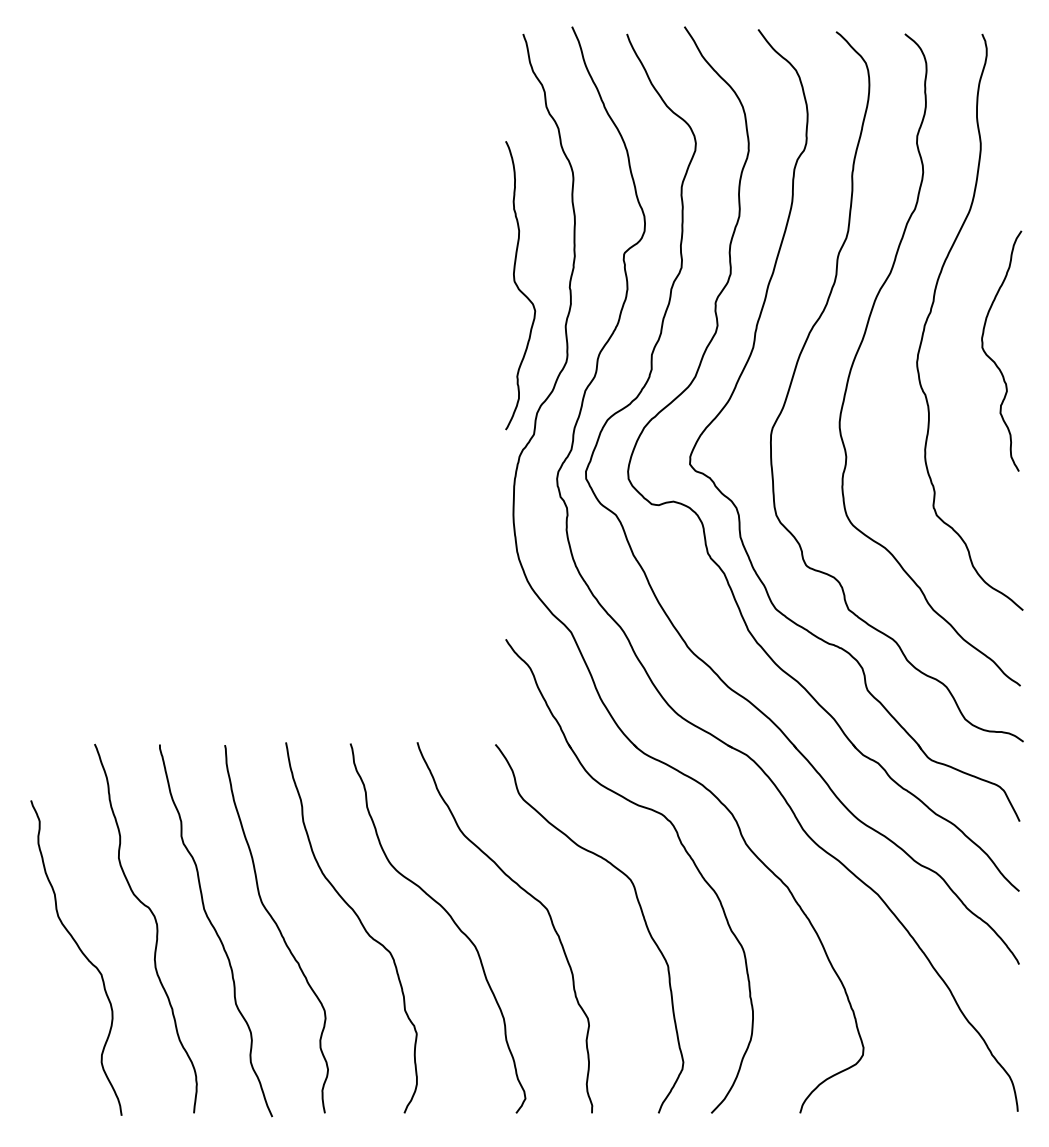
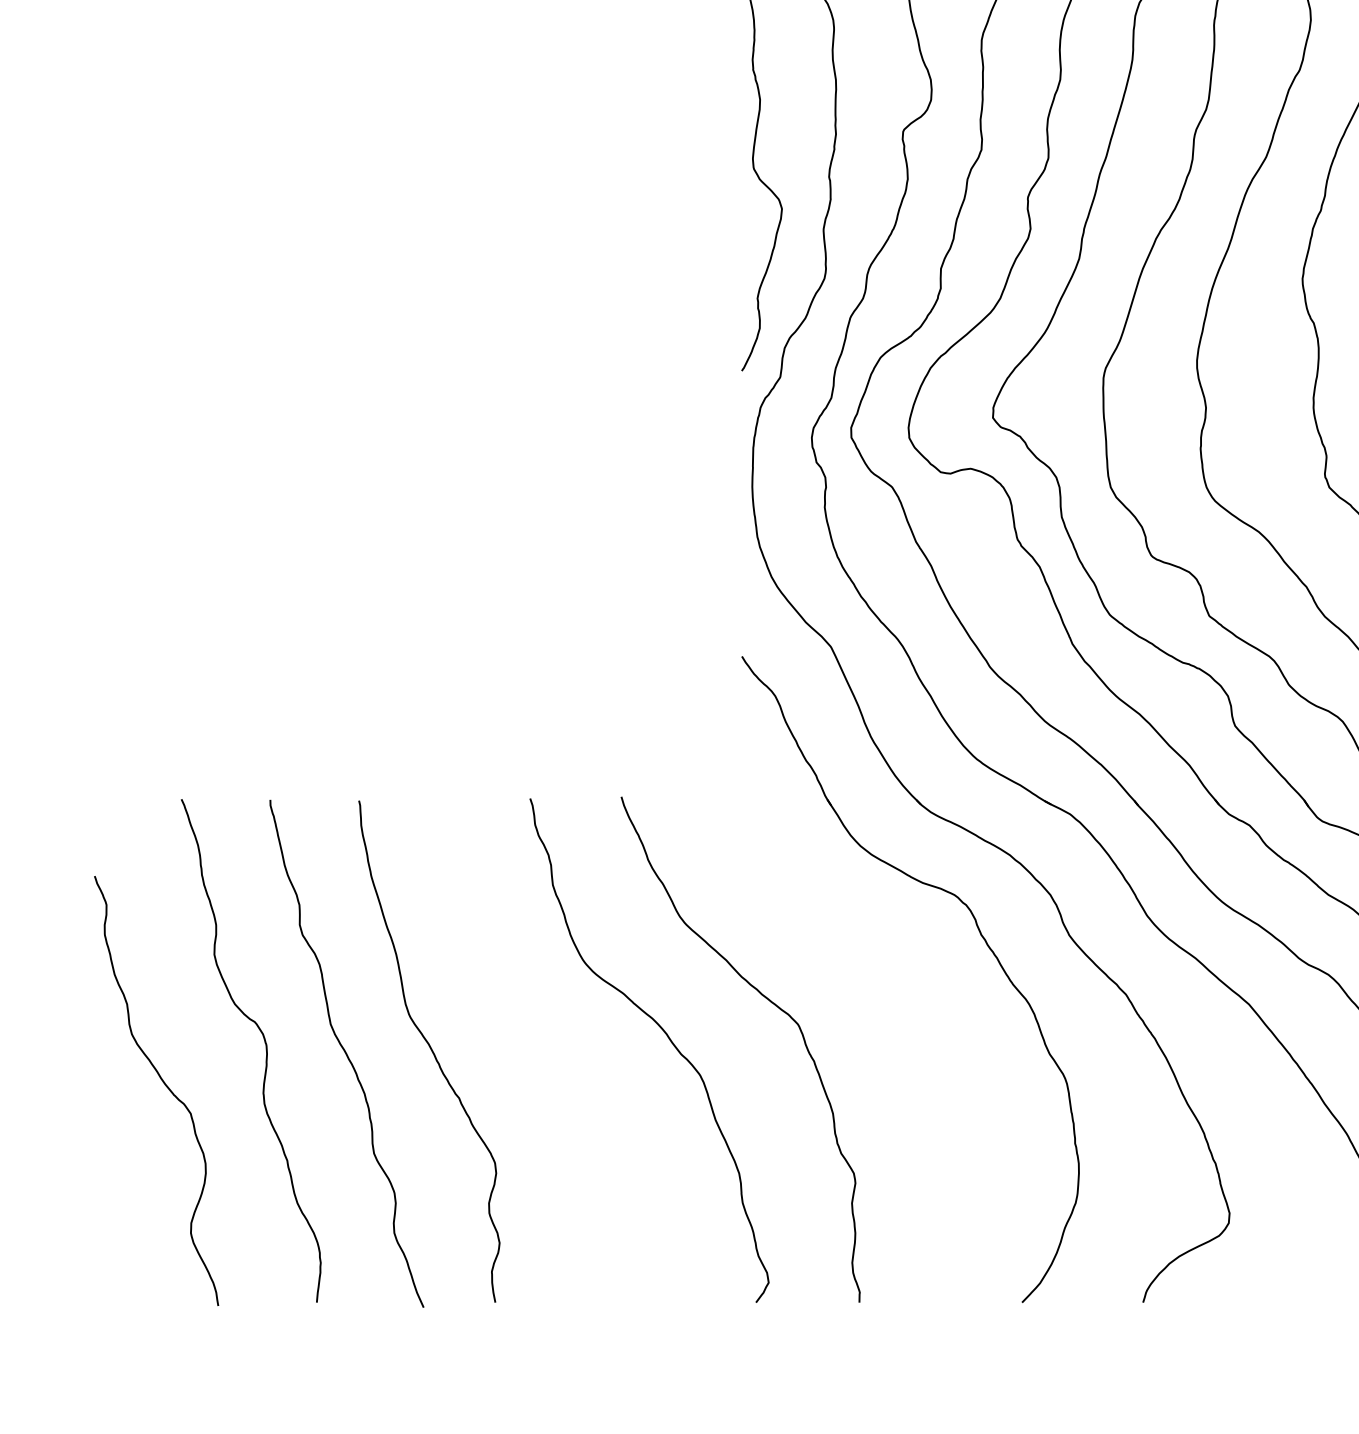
curve: (640, 910) -> (925, 1026), removed
curve: (360, 923) -> (543, 1043), removed

